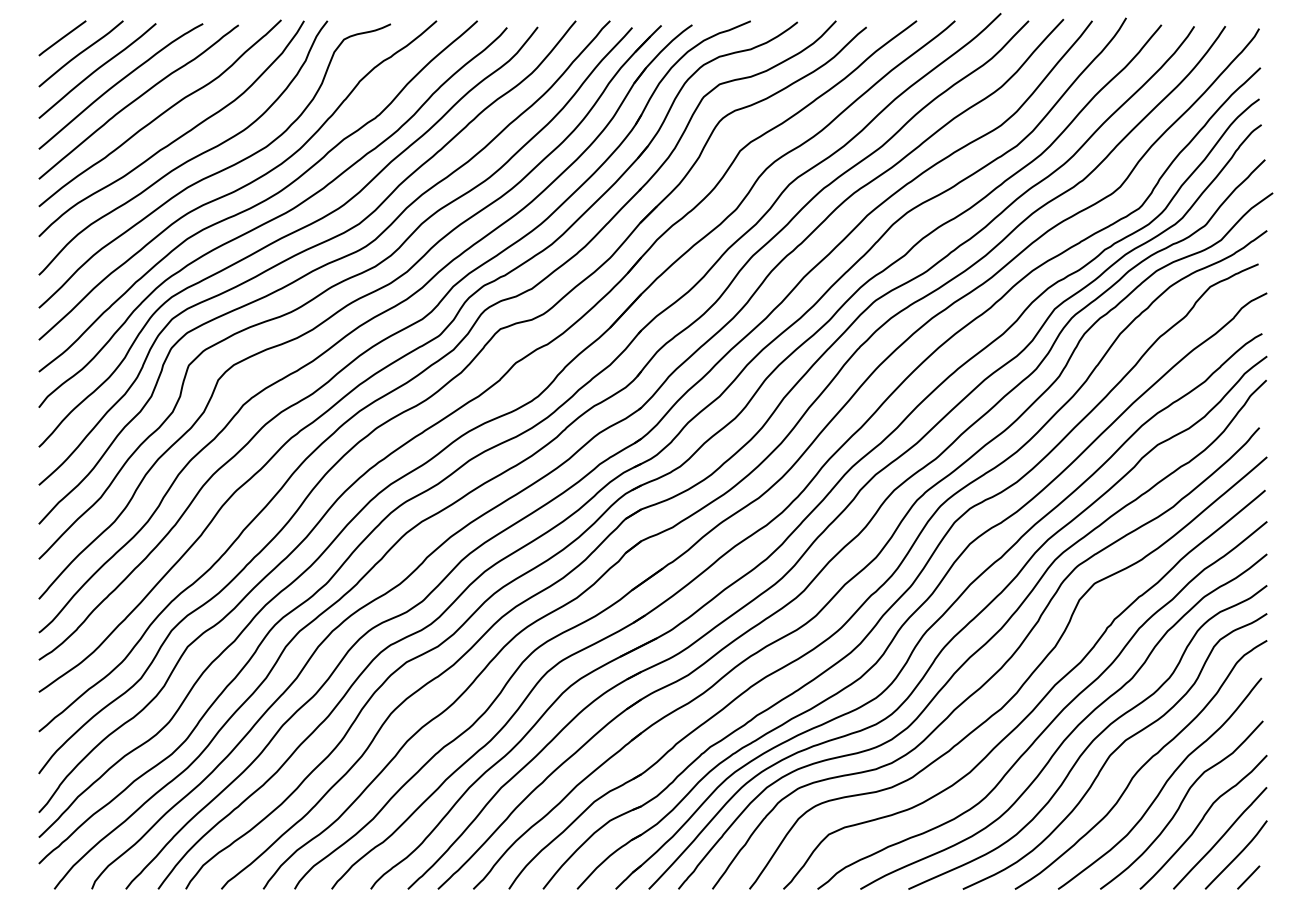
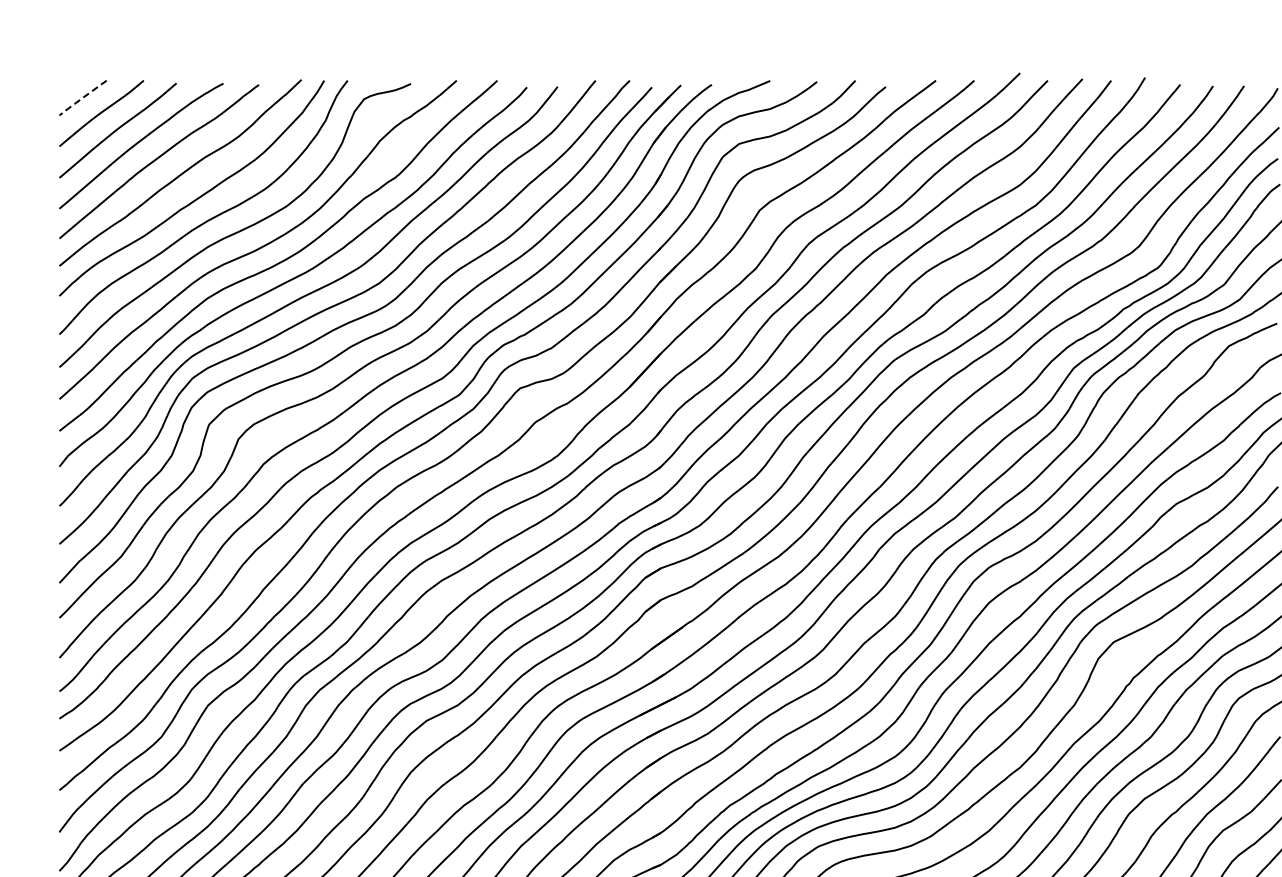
line: (62, 38) -> (83, 98), solid -> dashed

